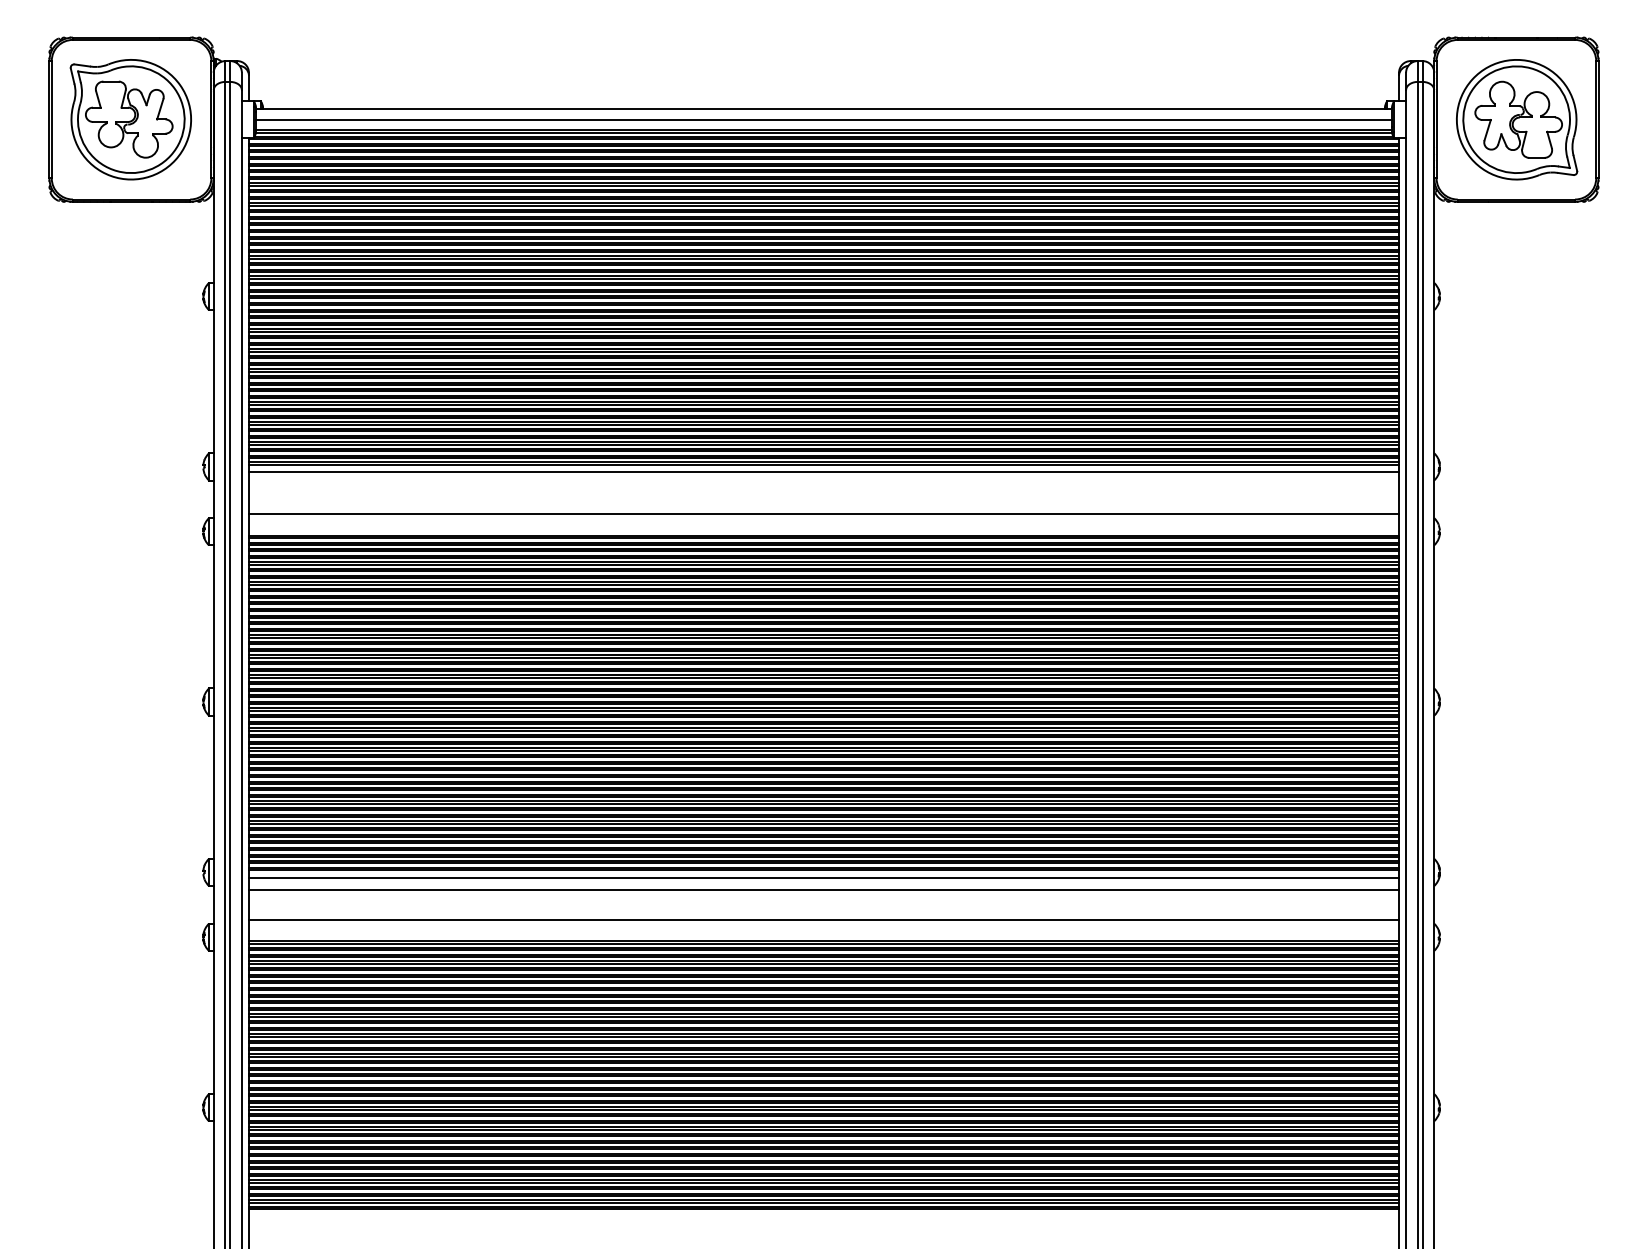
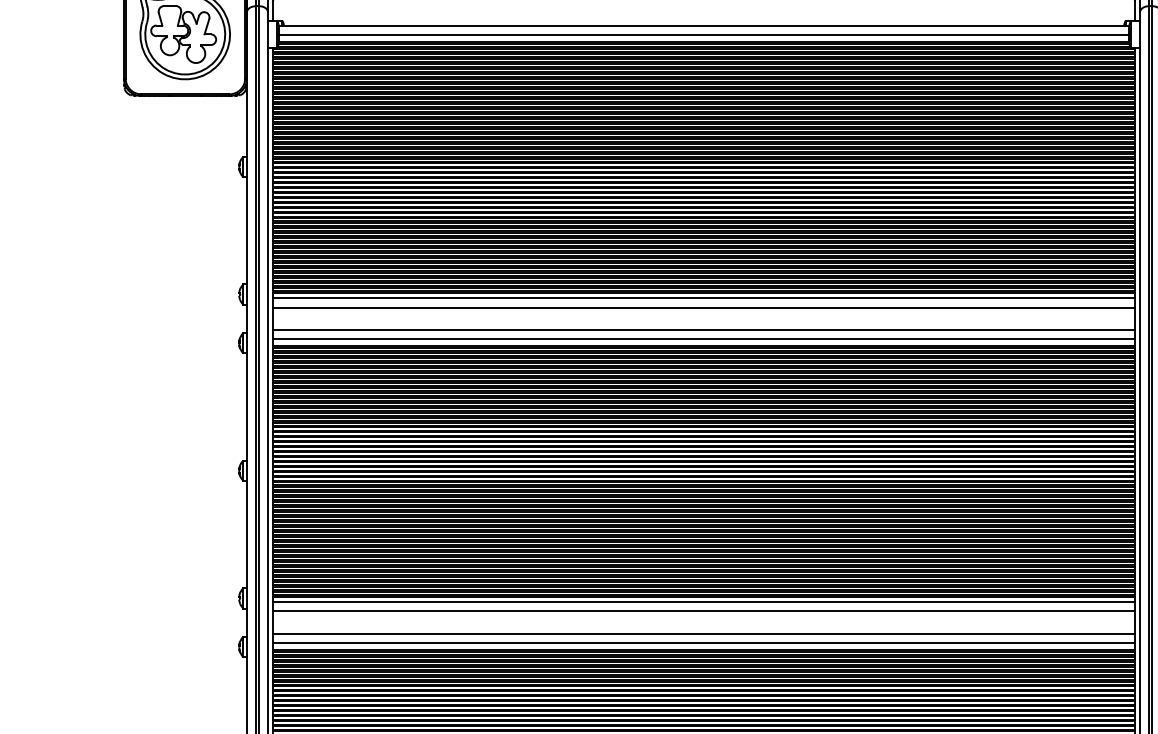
line: (823, 484) -> (703, 307), added
line: (823, 525) -> (703, 338), added
line: (823, 931) -> (703, 642), added

